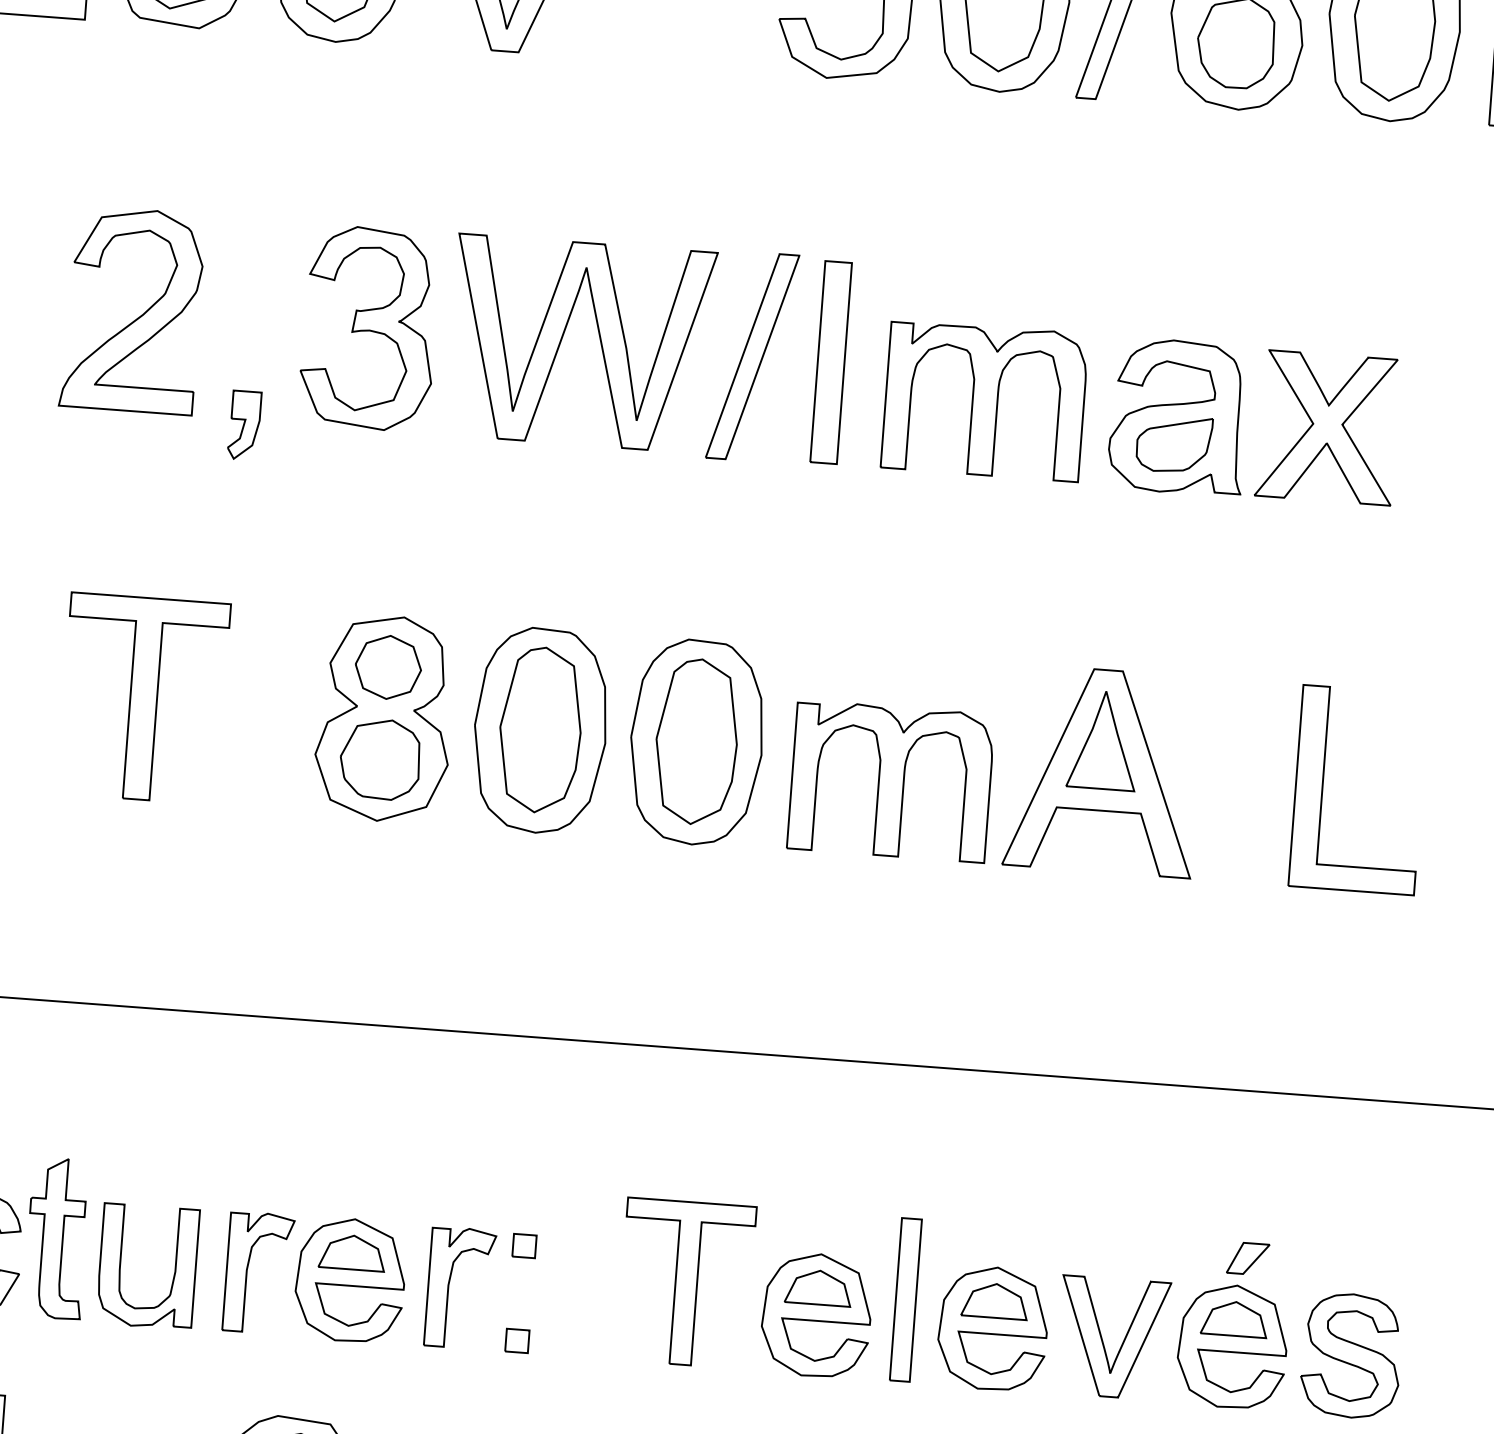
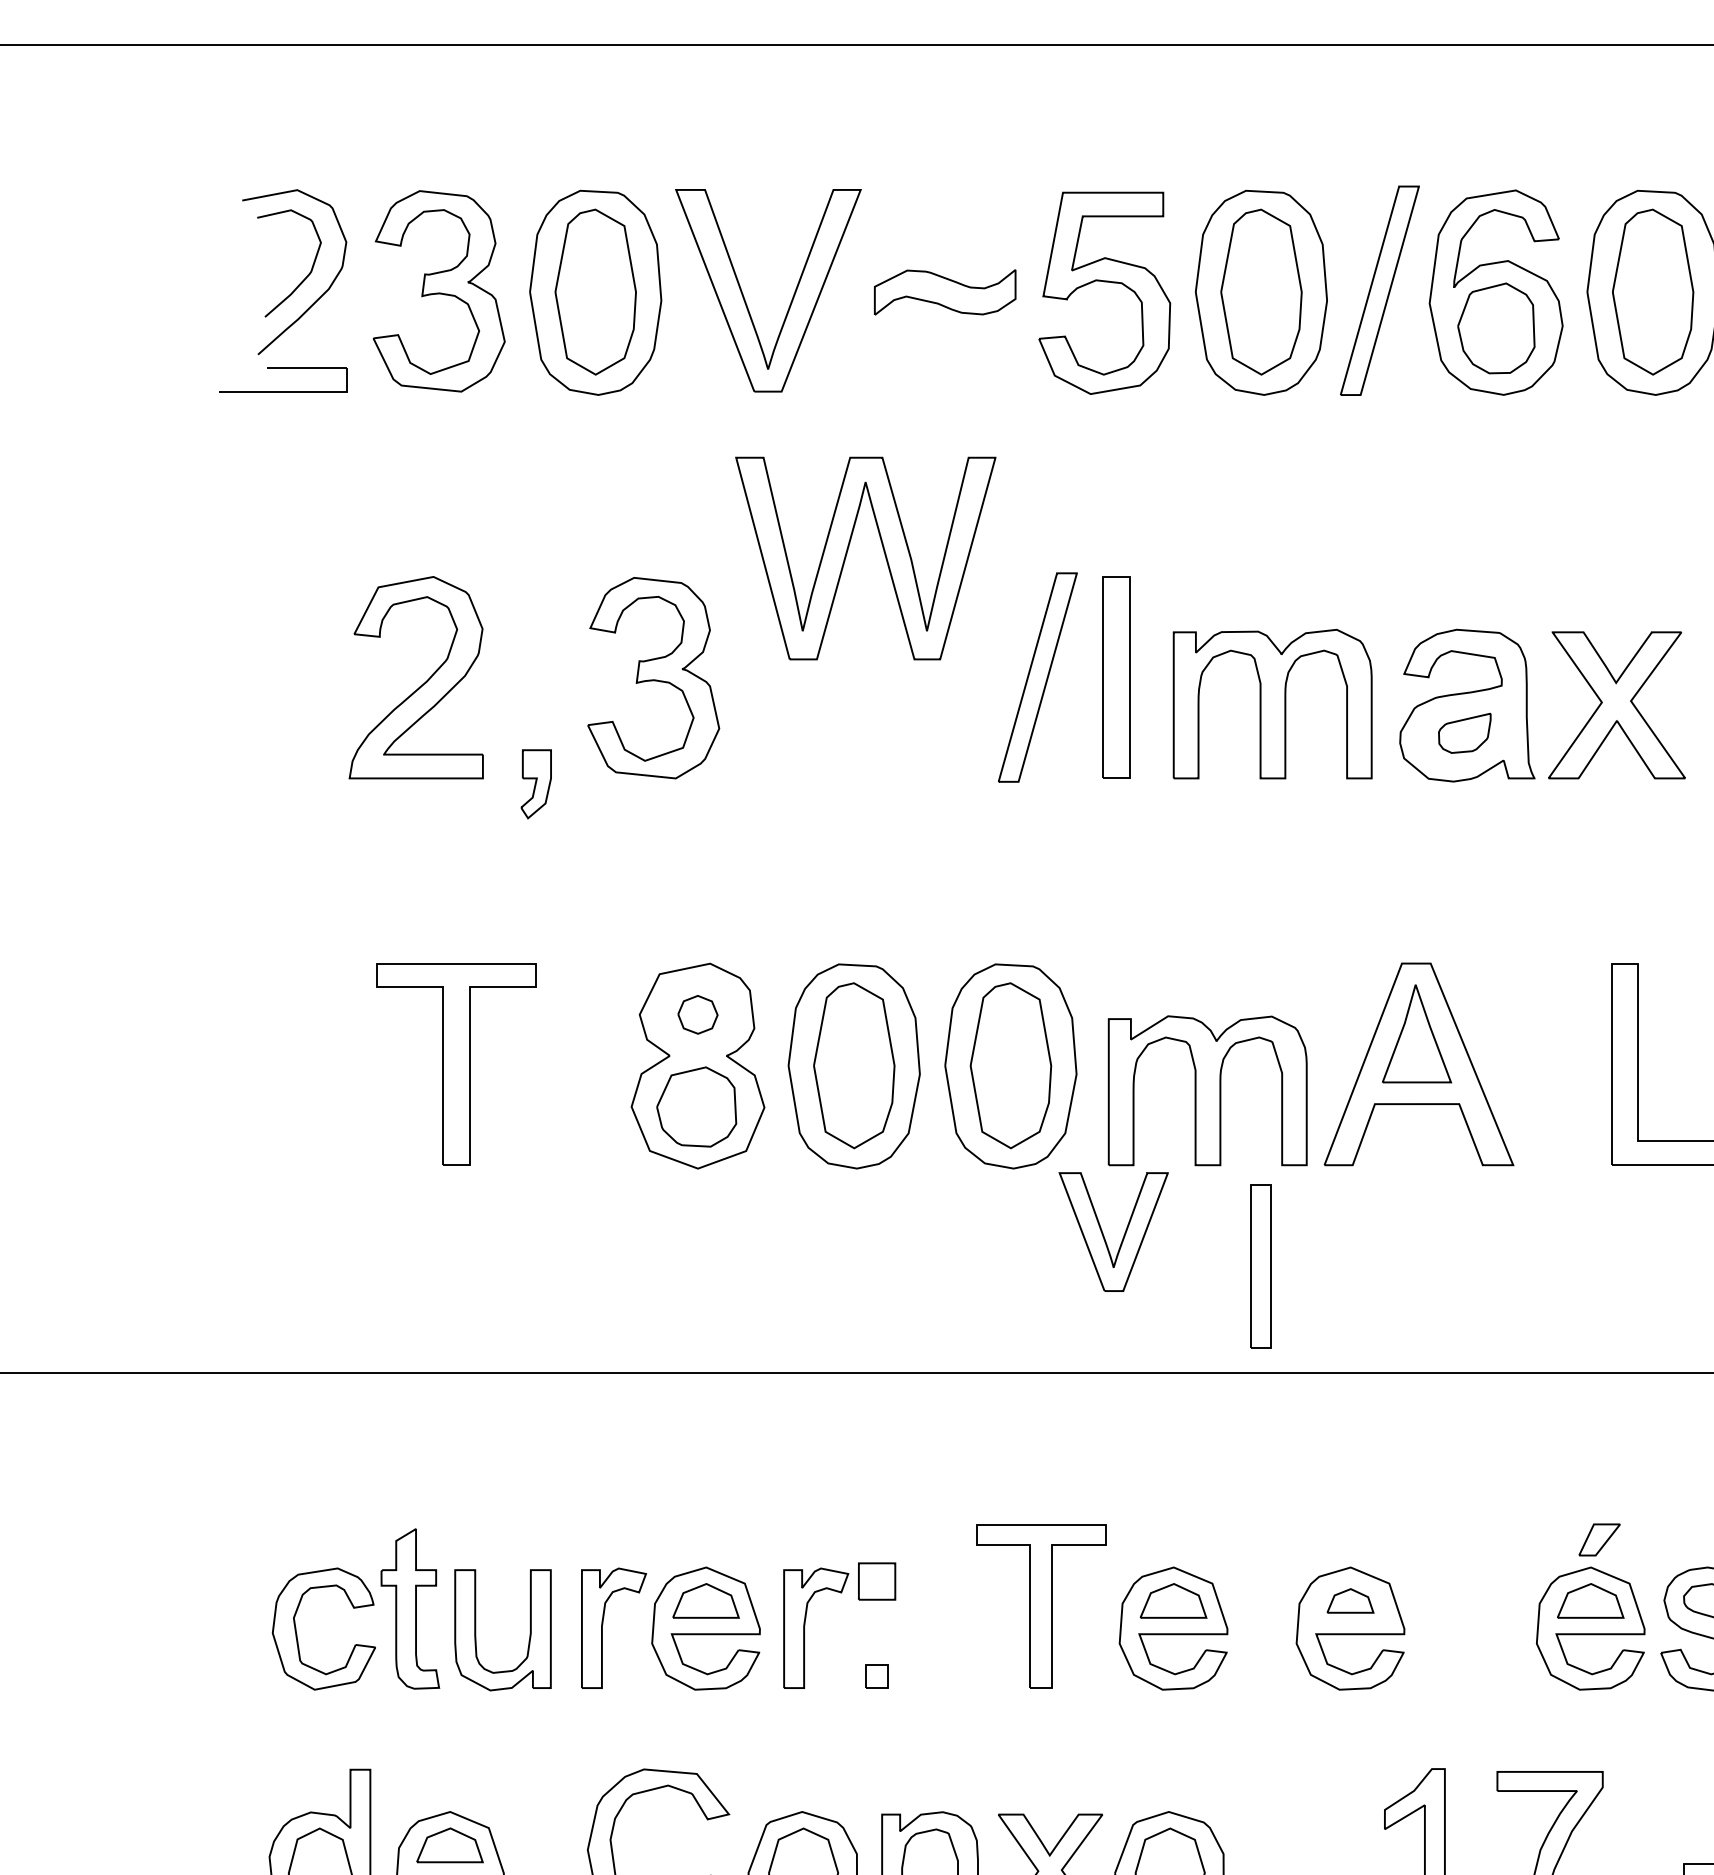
part: (563, 338) -> (847, 554), moved
part: (1173, 444) -> (1464, 733), size x0.7
part: (387, 667) -> (697, 1014), size x0.6
part: (523, 1245) -> (876, 1581), size x1.6
part: (905, 1299) -> (1260, 1266), moved
part: (995, 1300) -> (1350, 1600), size x0.7
part: (1103, 1340) -> (1104, 1235), moved

